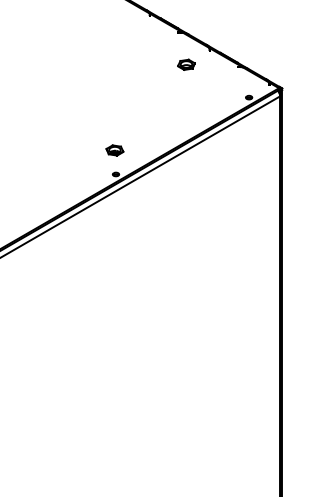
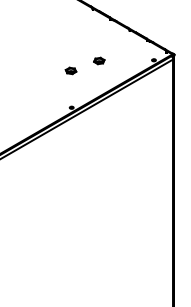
part: (186, 64) -> (99, 60), moved
part: (114, 149) -> (70, 70), moved

